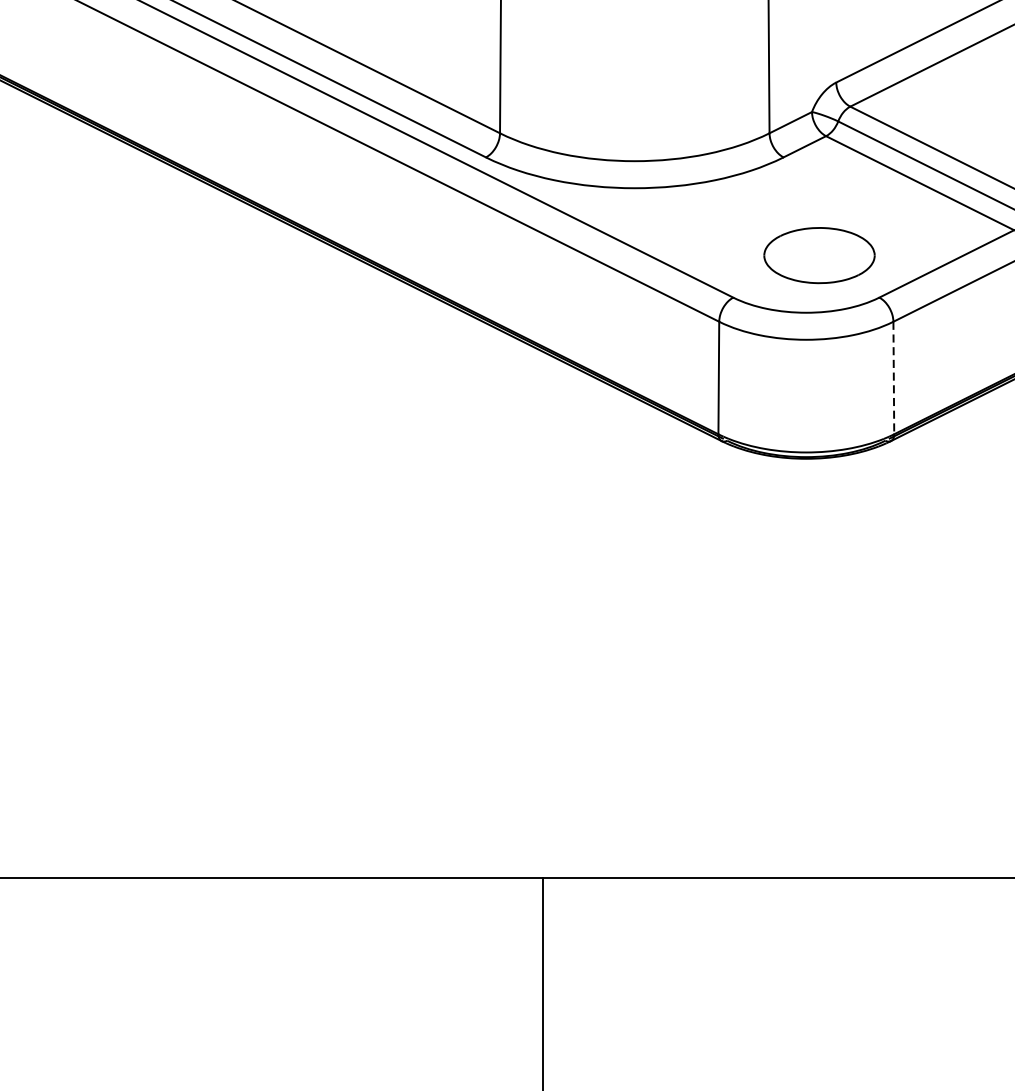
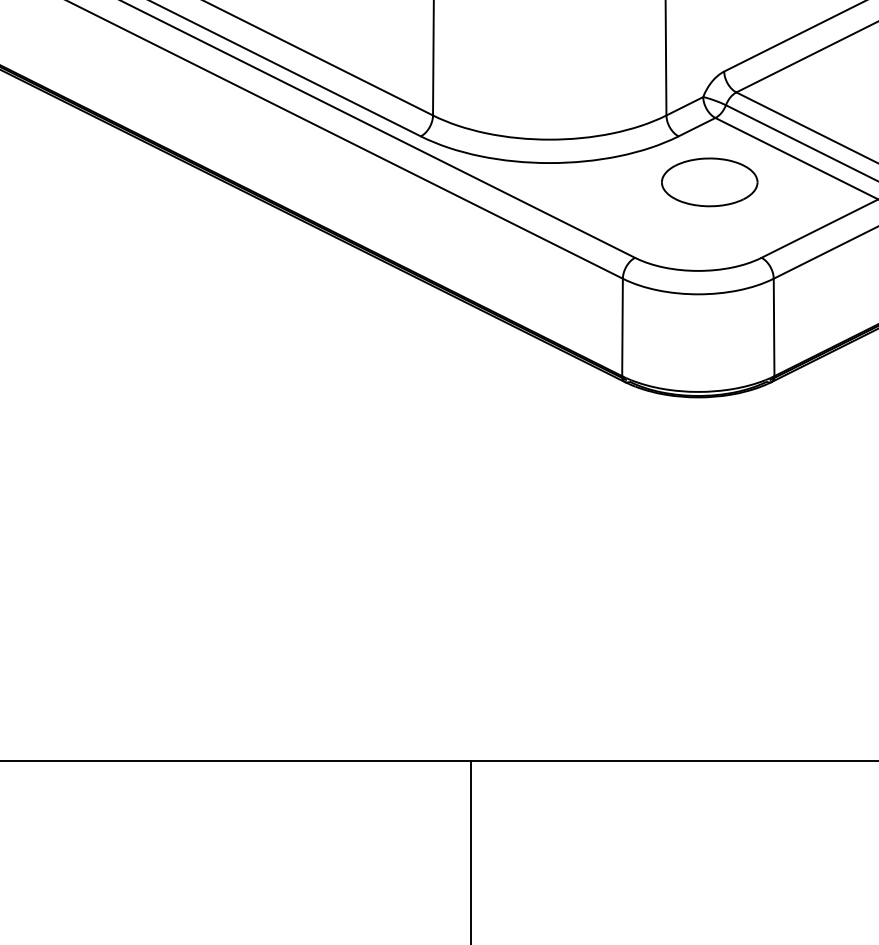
part: (819, 255) -> (709, 182), moved
line: (894, 378) -> (774, 327), dashed -> solid

